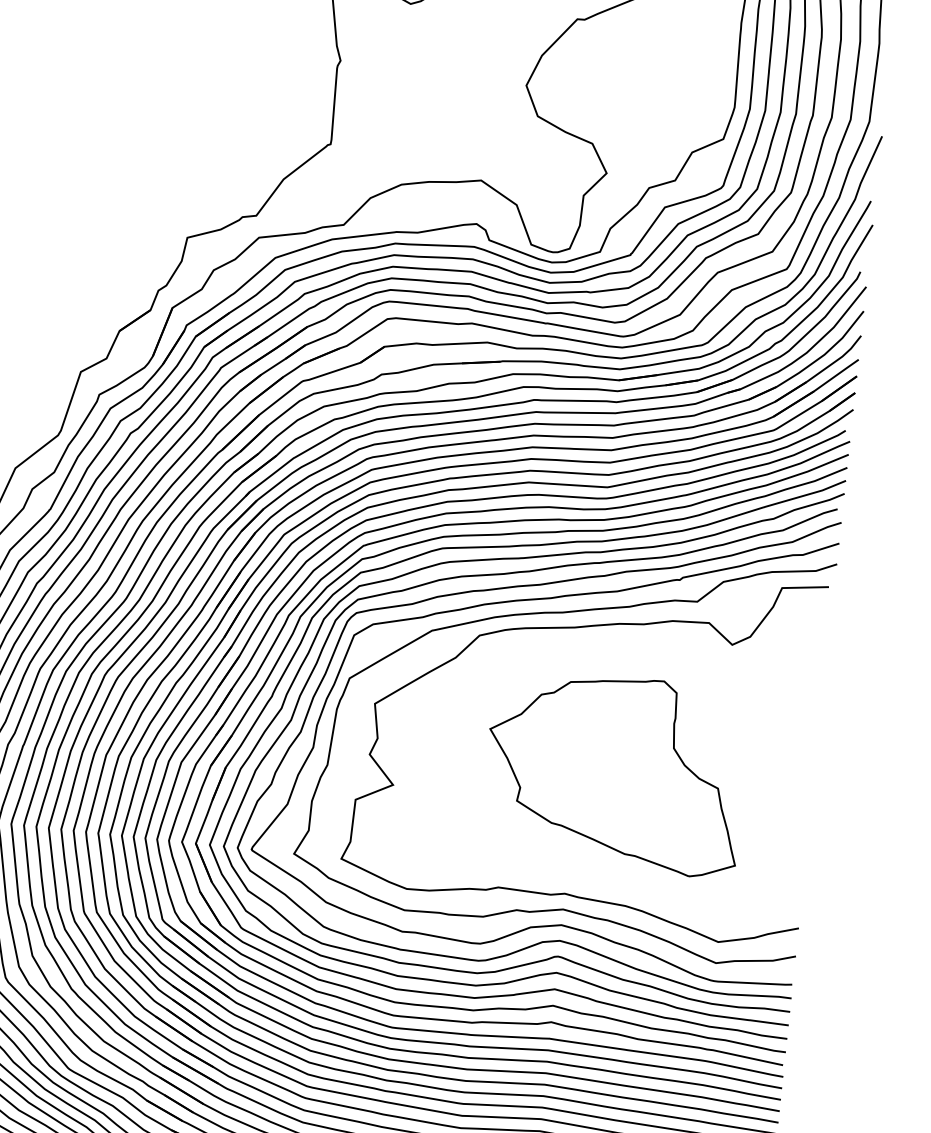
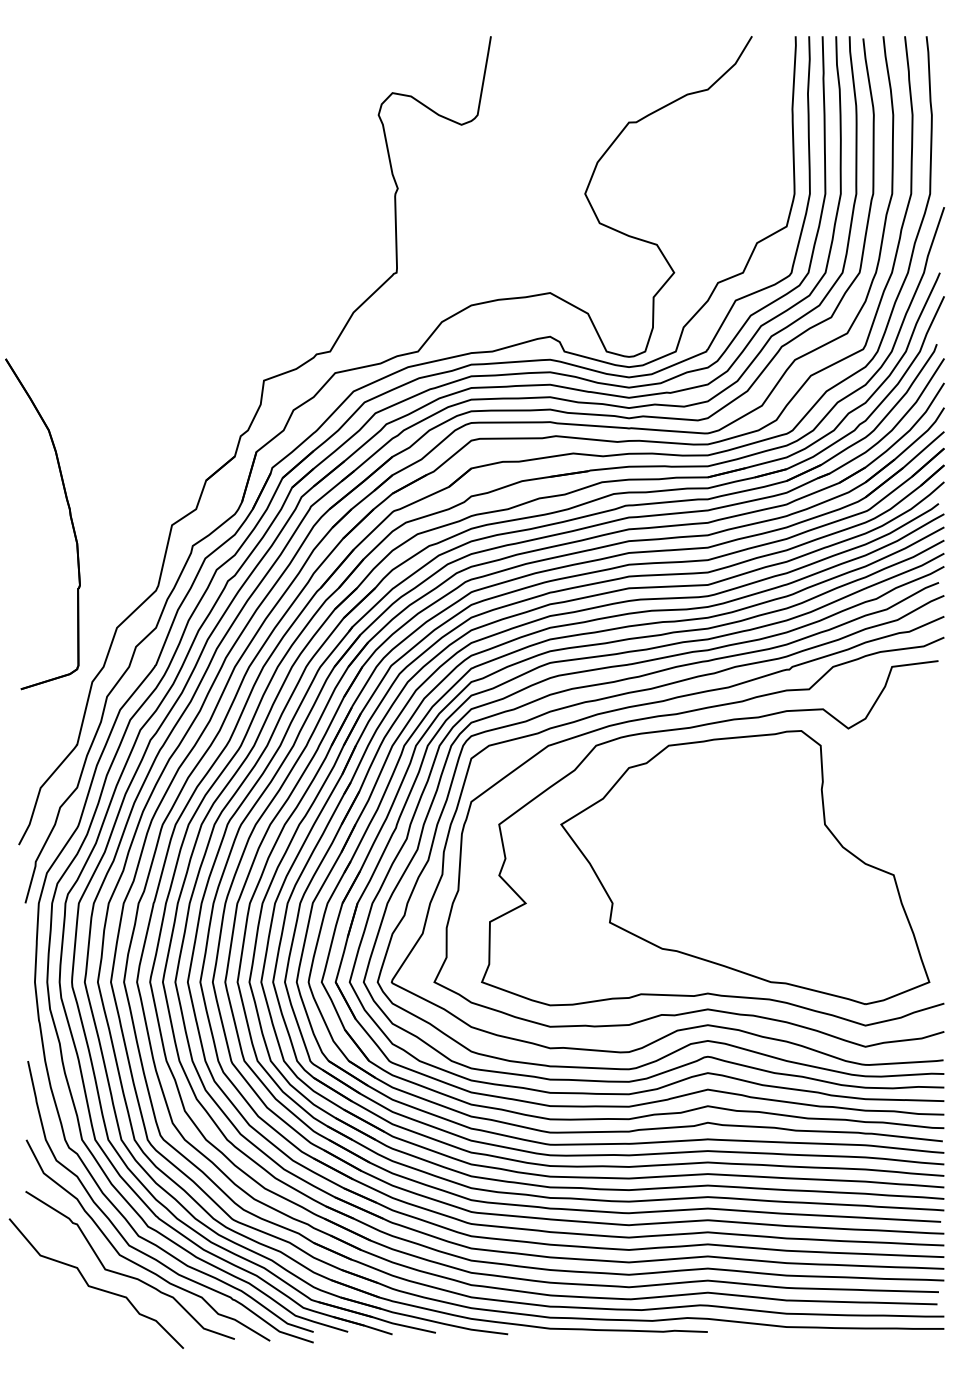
part: (615, 772) -> (745, 867), size x1.43

